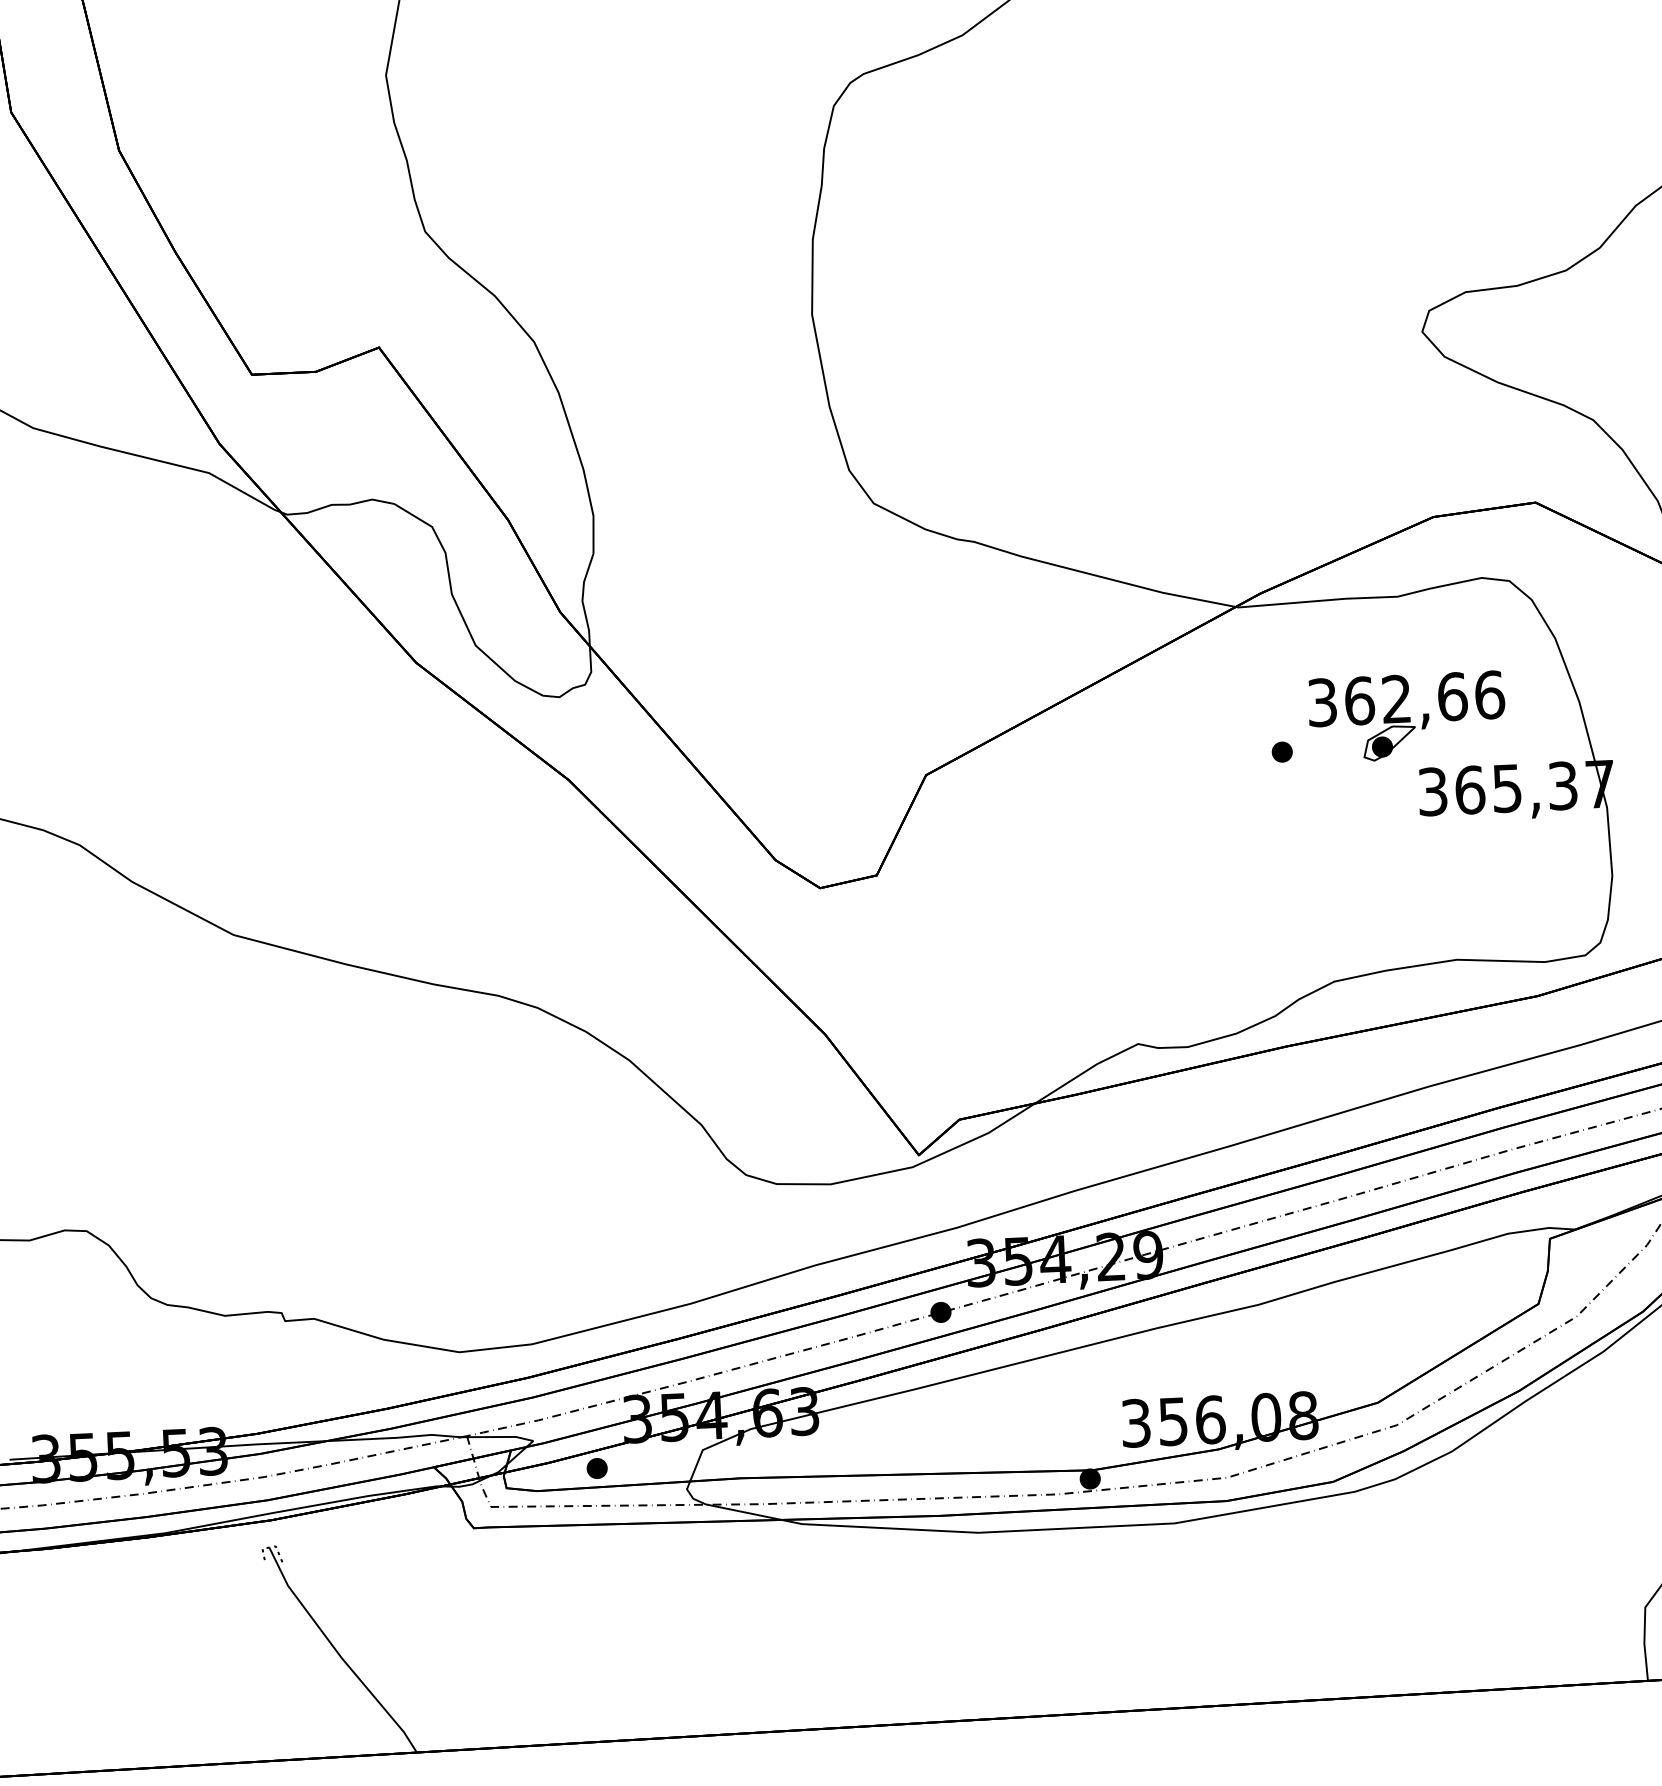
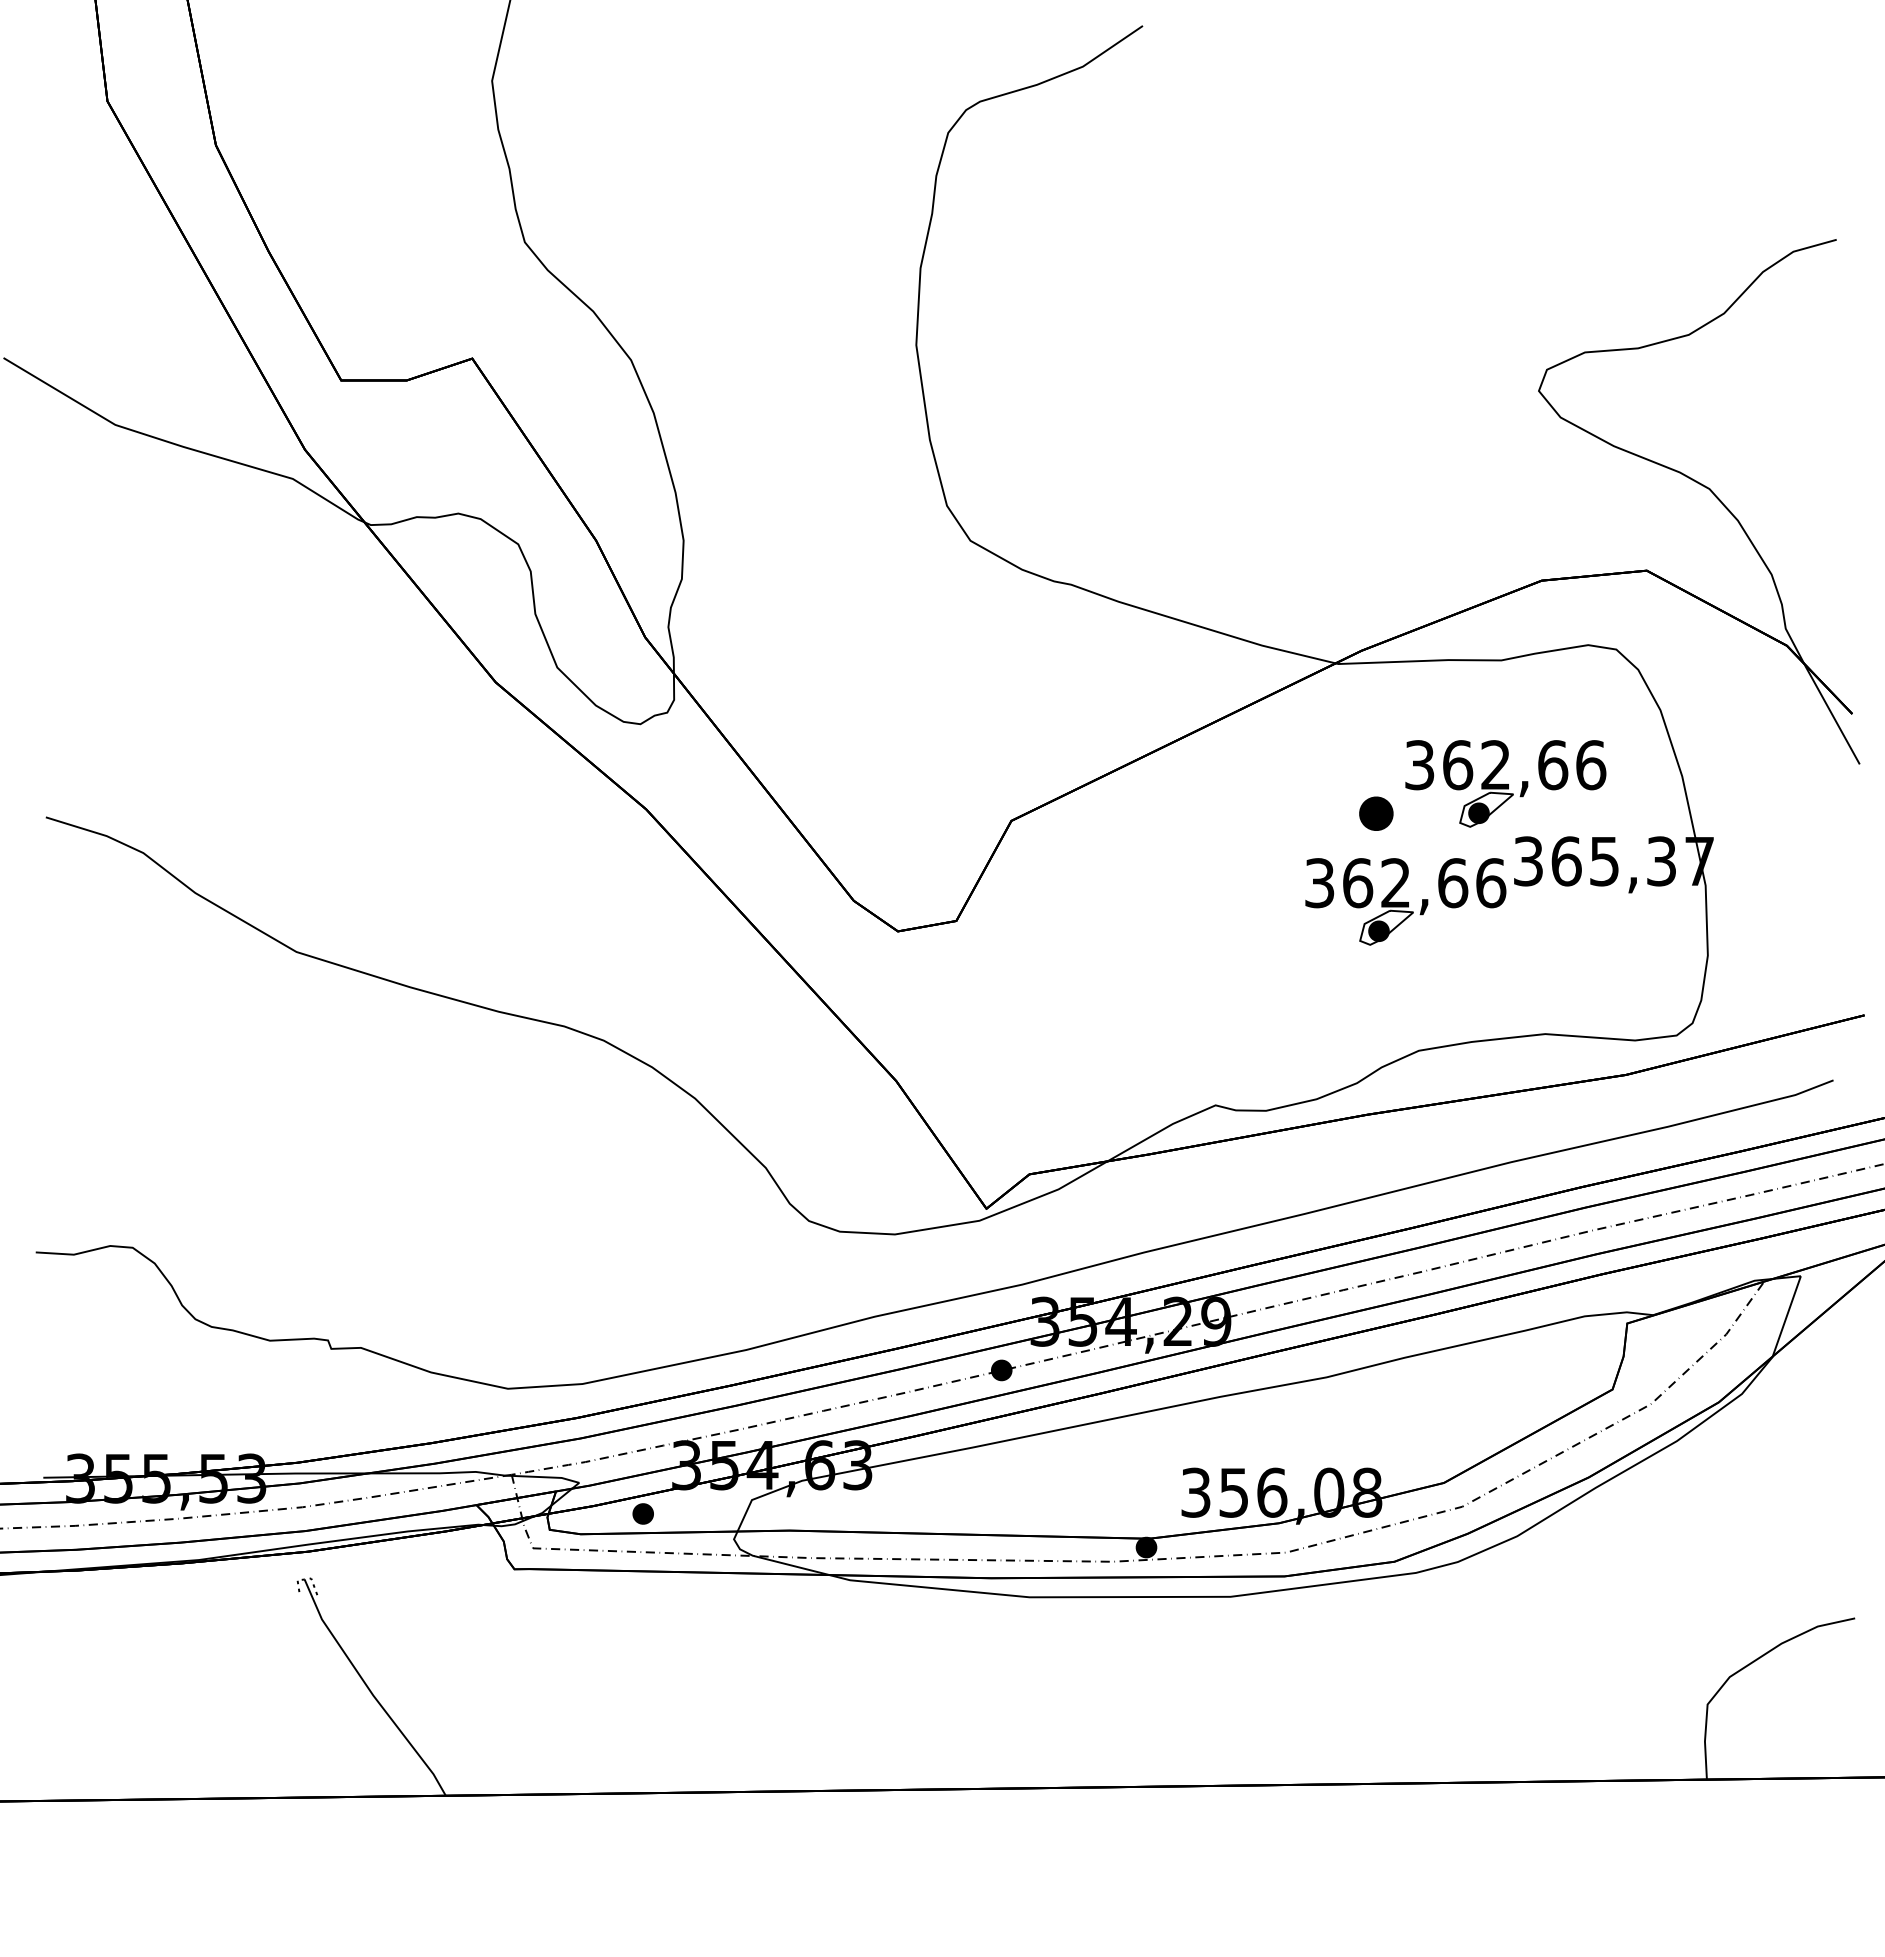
part: (1282, 751) -> (1376, 813), size x1.6
part: (1314, 836) -> (1405, 901), added

